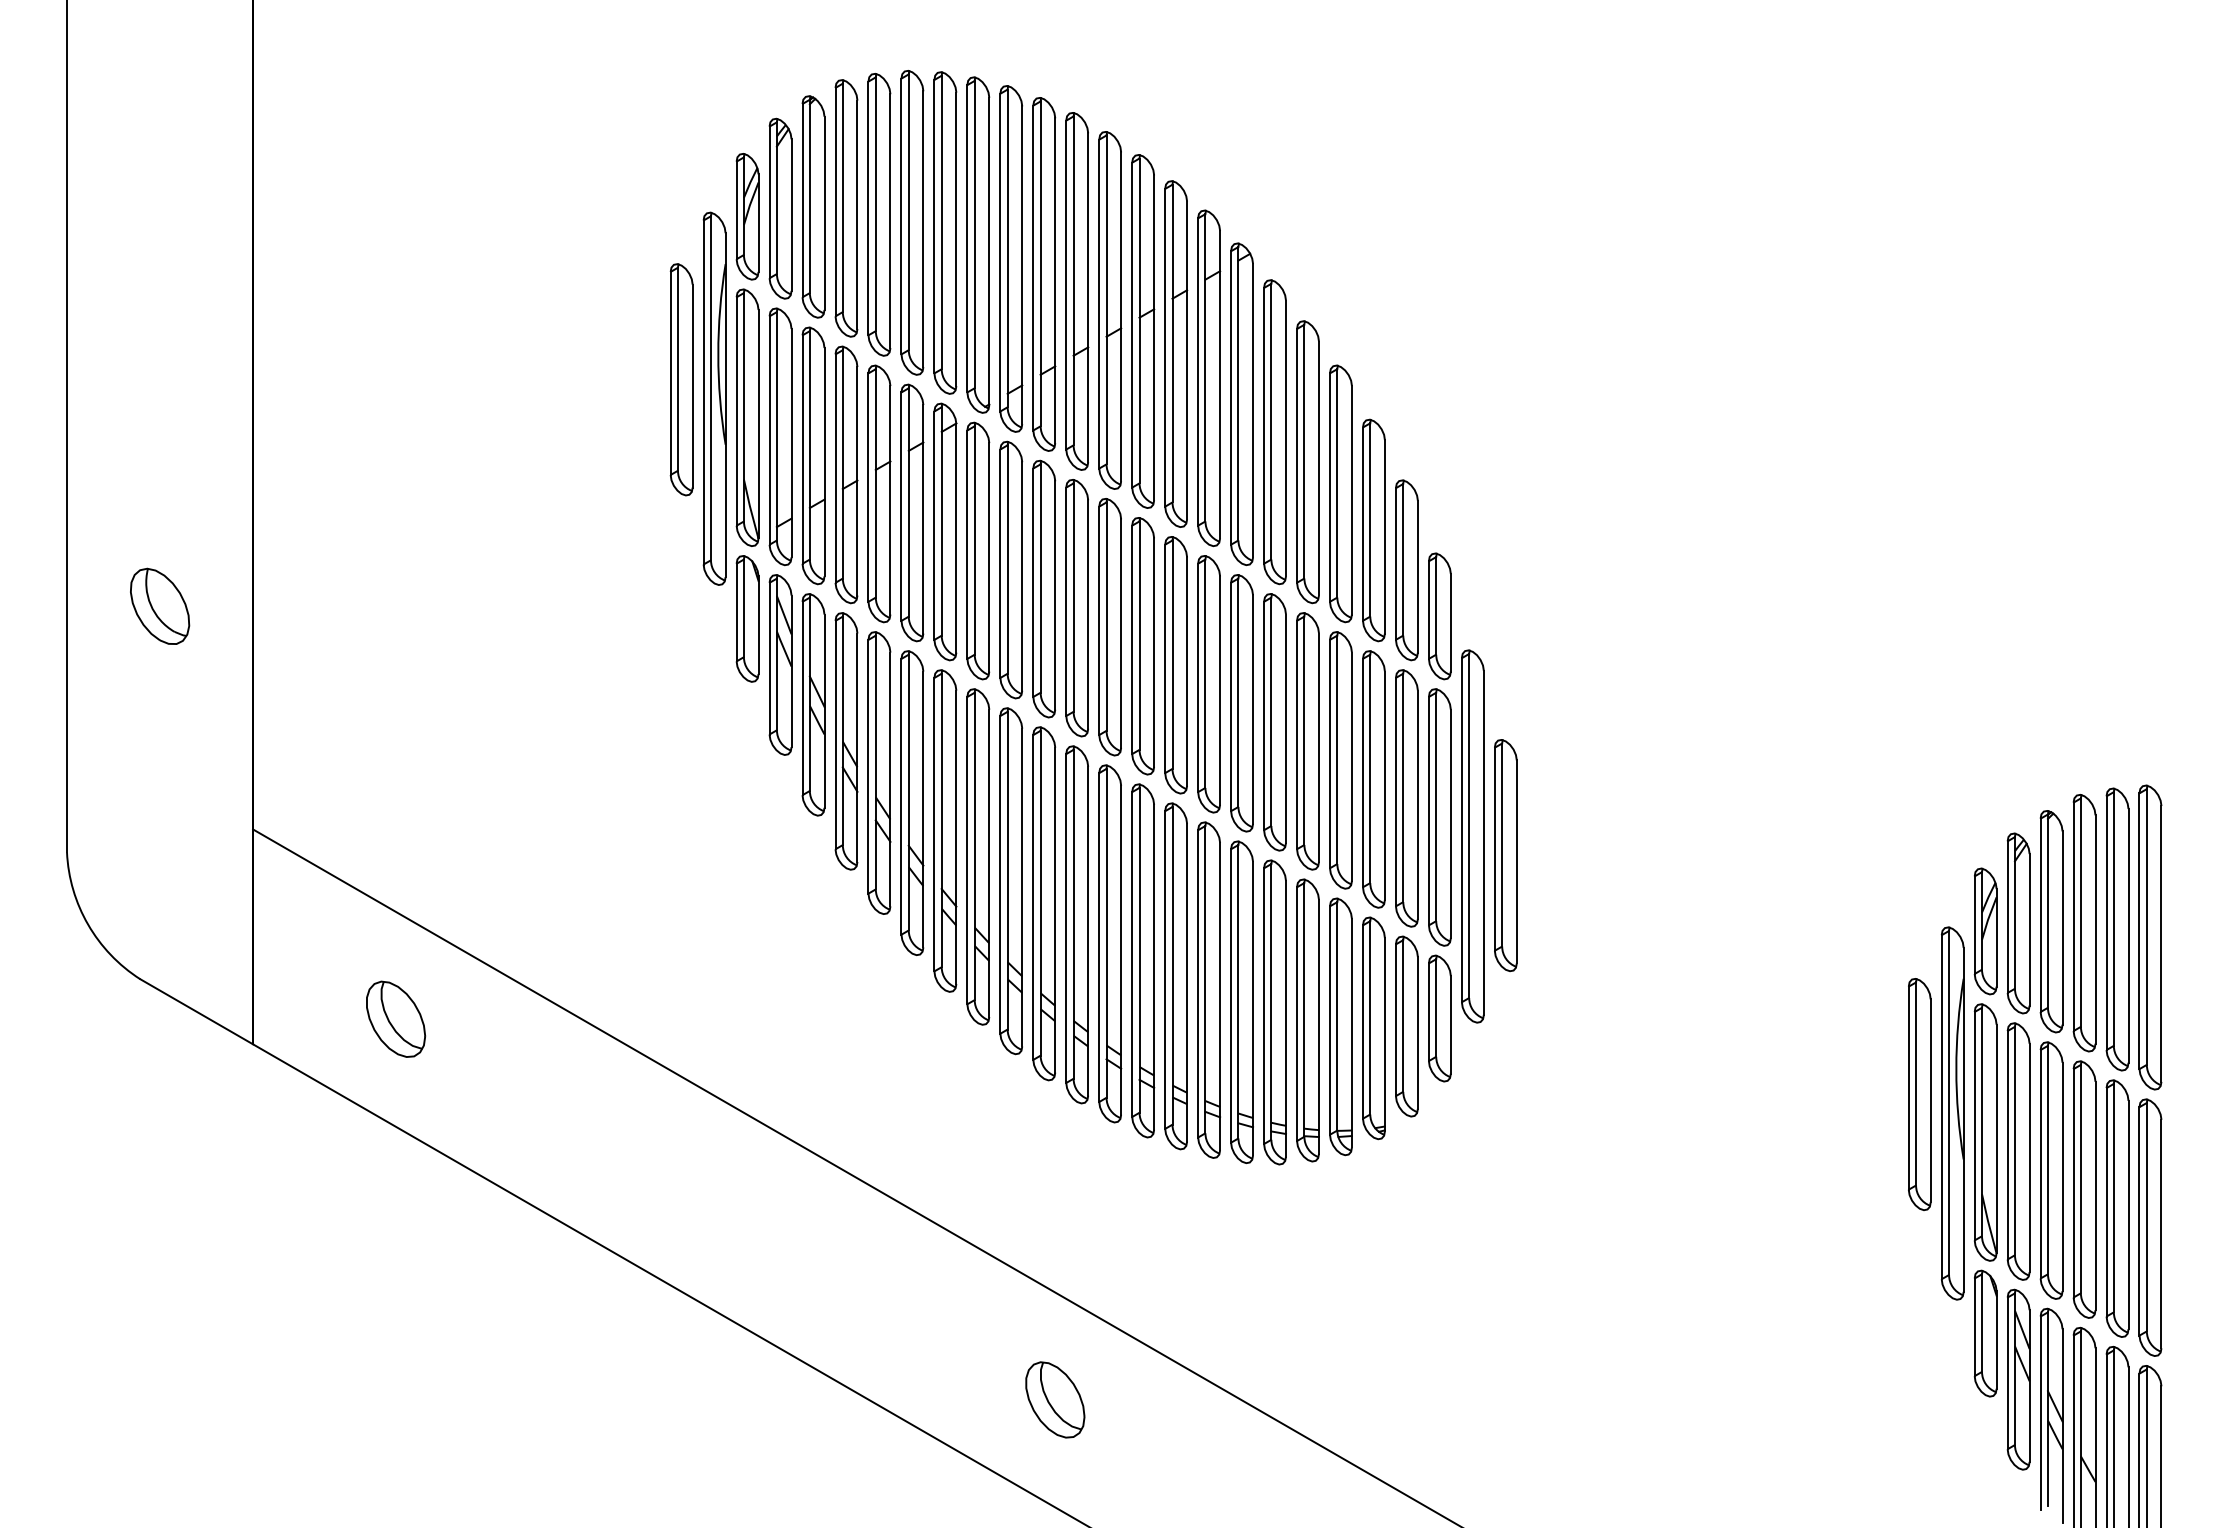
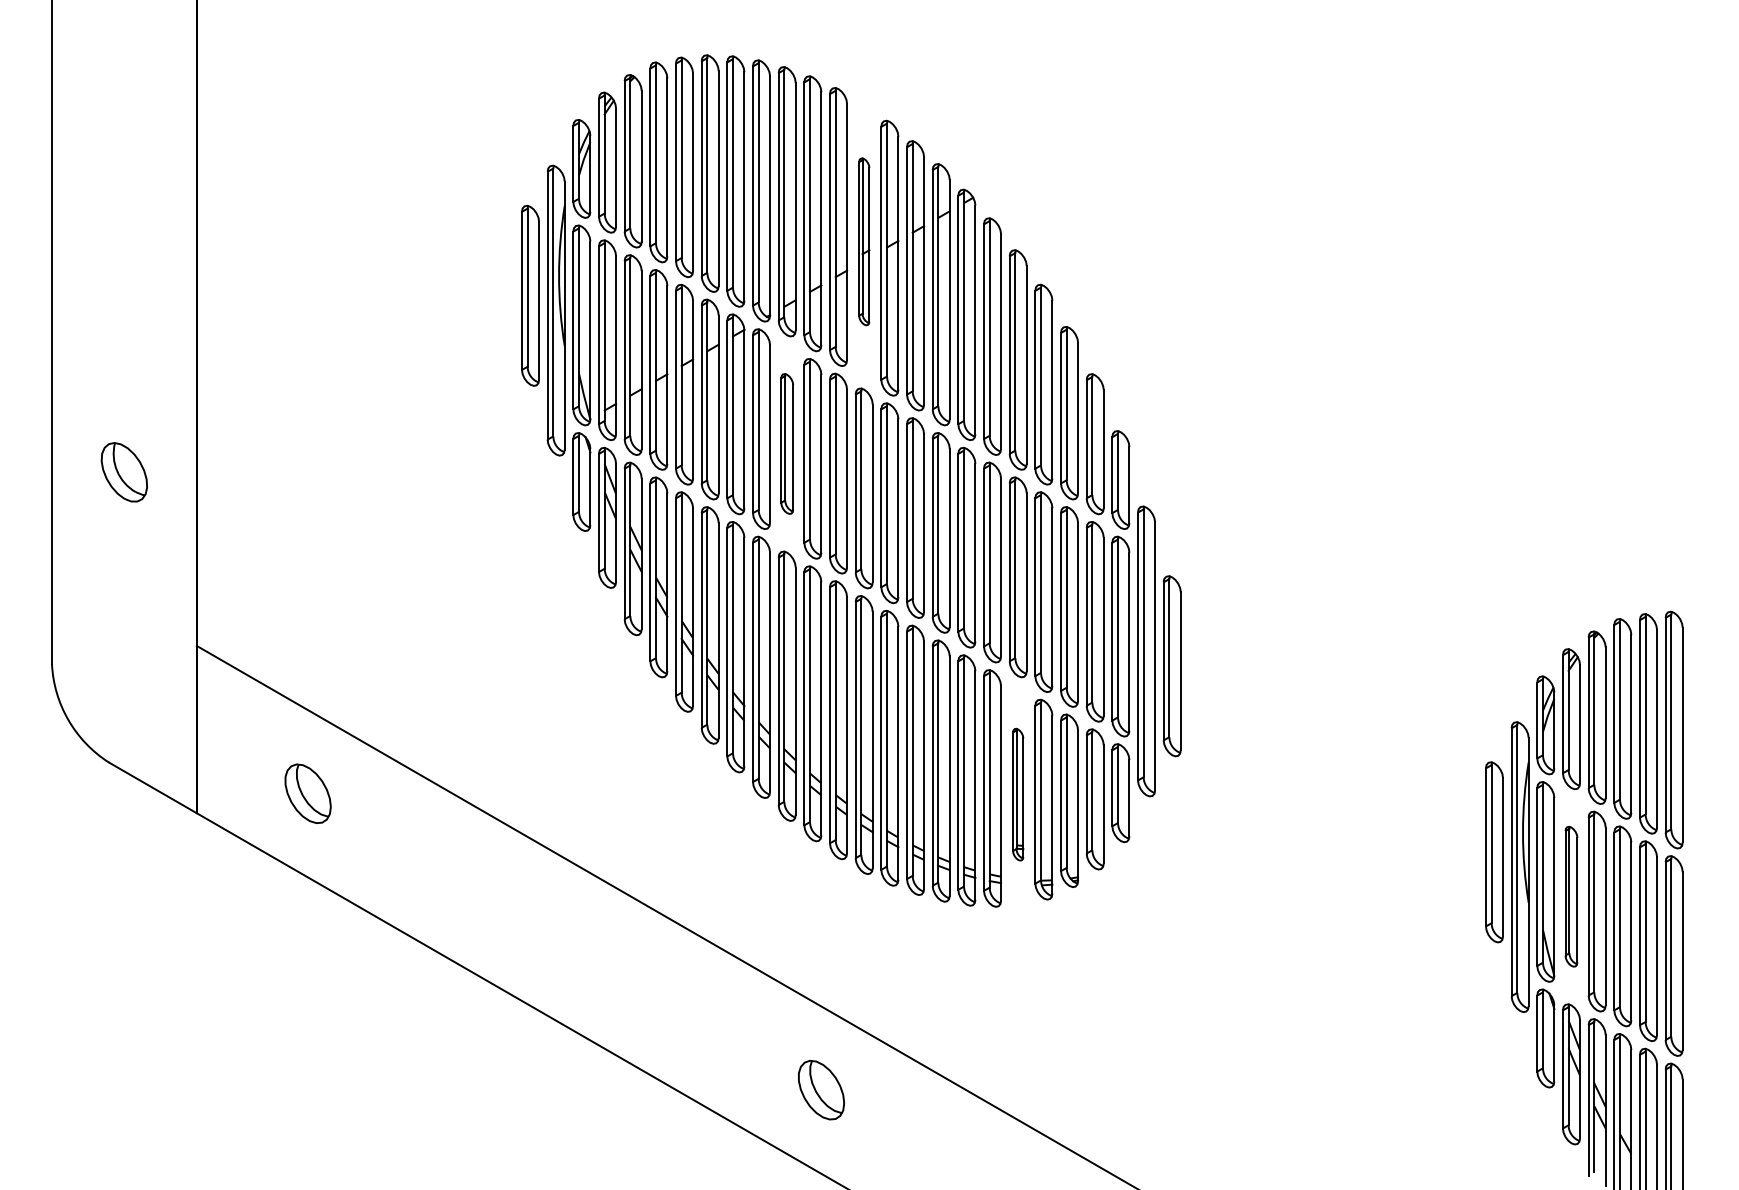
part: (1110, 310) -> (864, 241), size x0.6
part: (1011, 569) -> (787, 443), size x0.7
part: (1307, 1020) -> (1017, 794), size x0.6
part: (2018, 1151) -> (1571, 896), size x0.7

